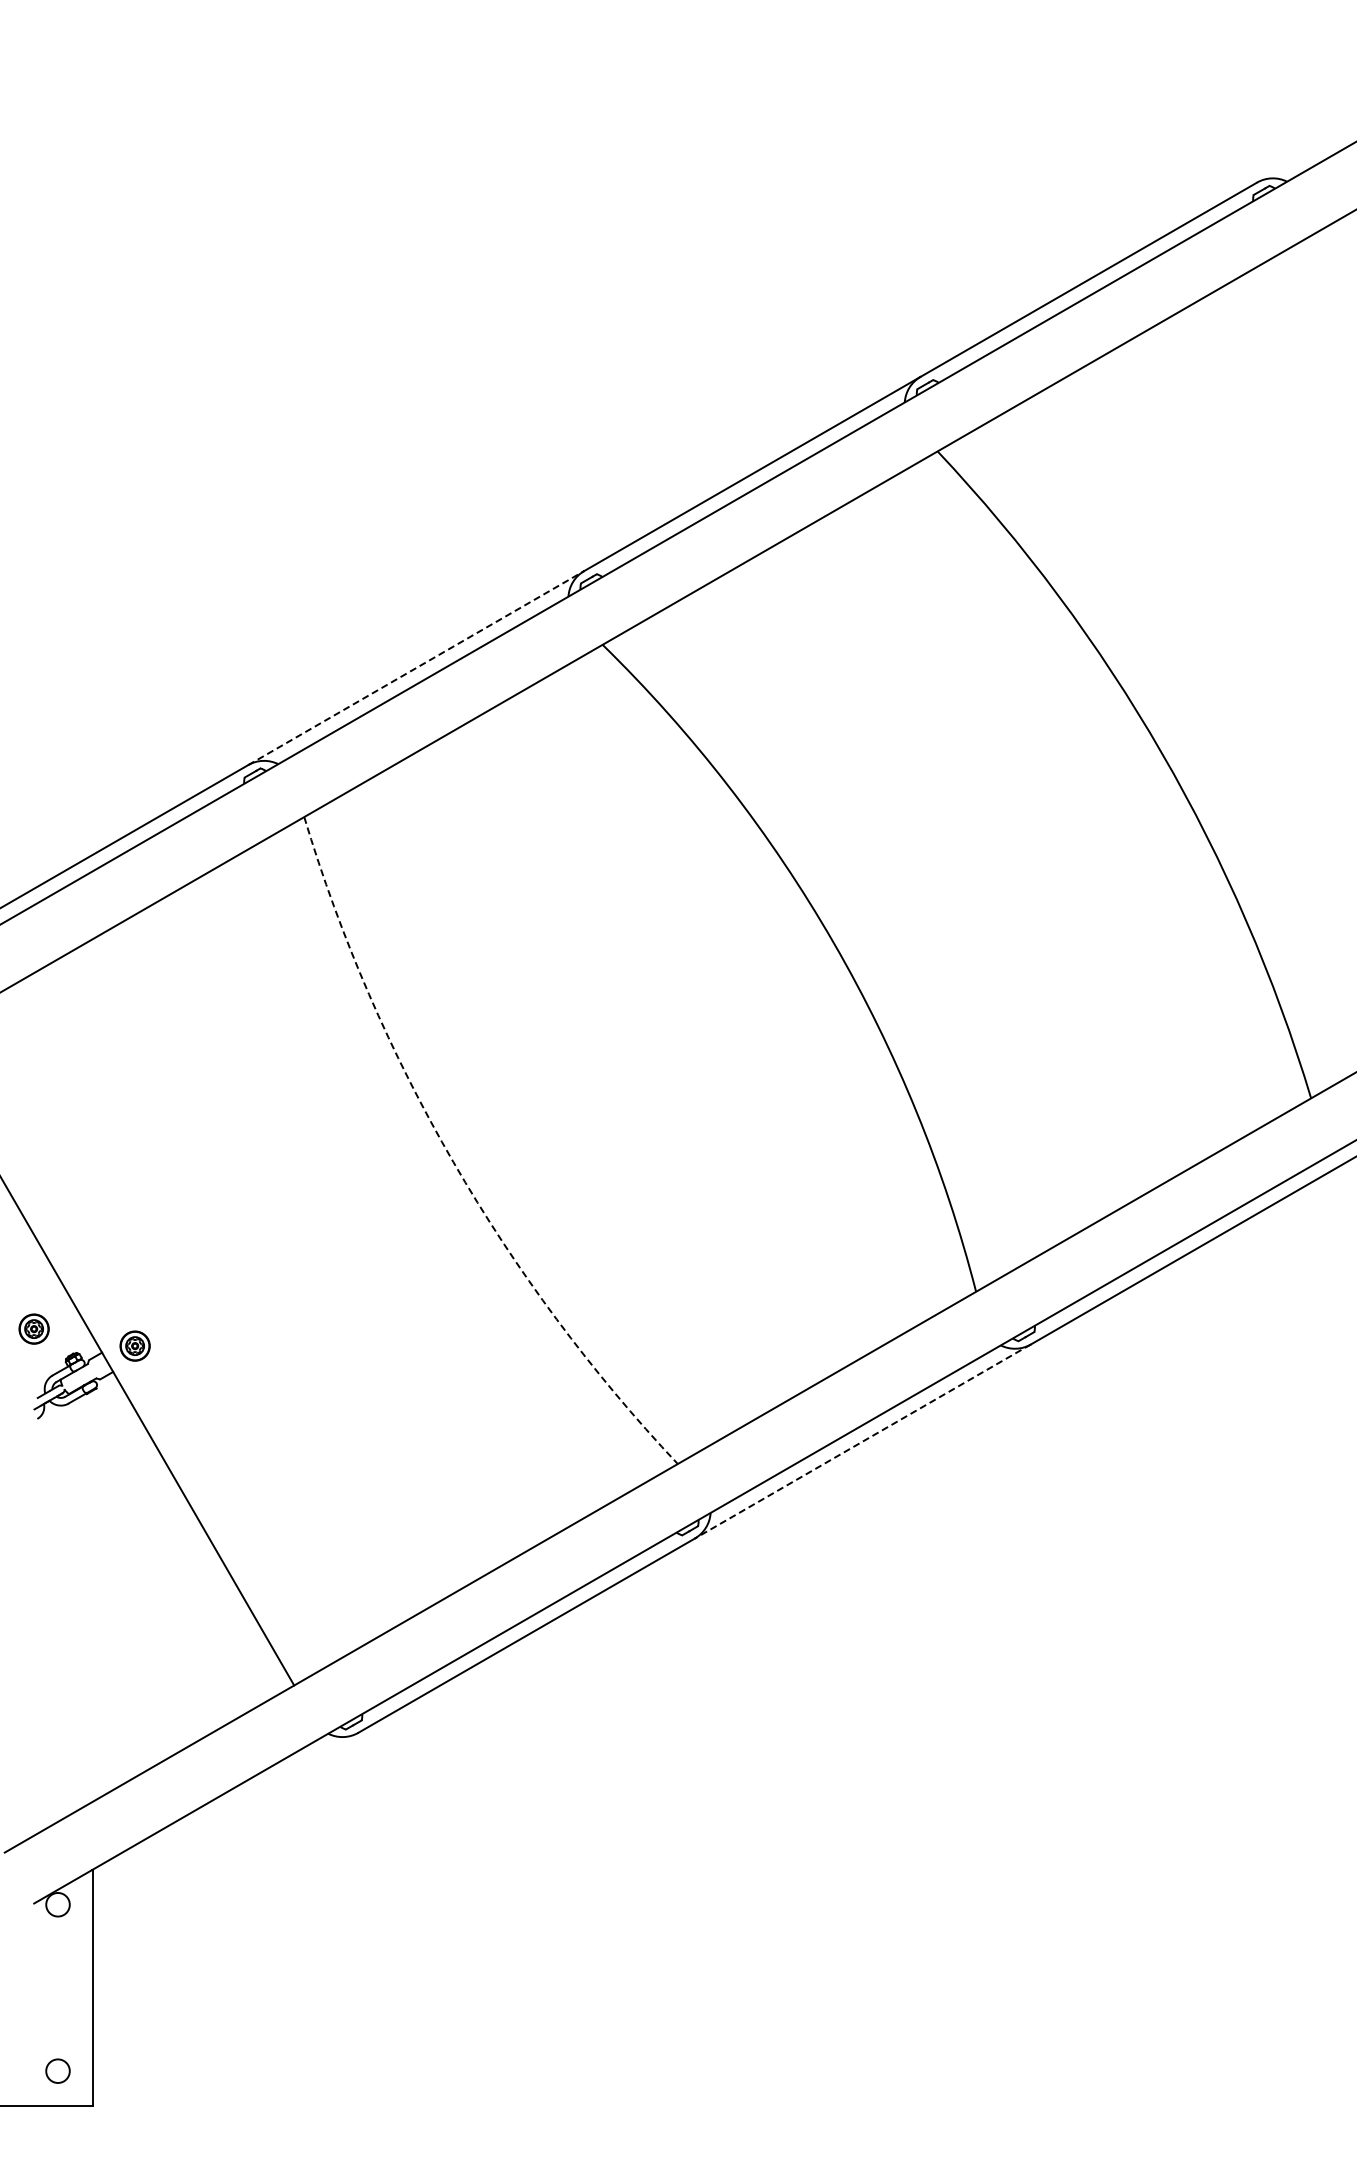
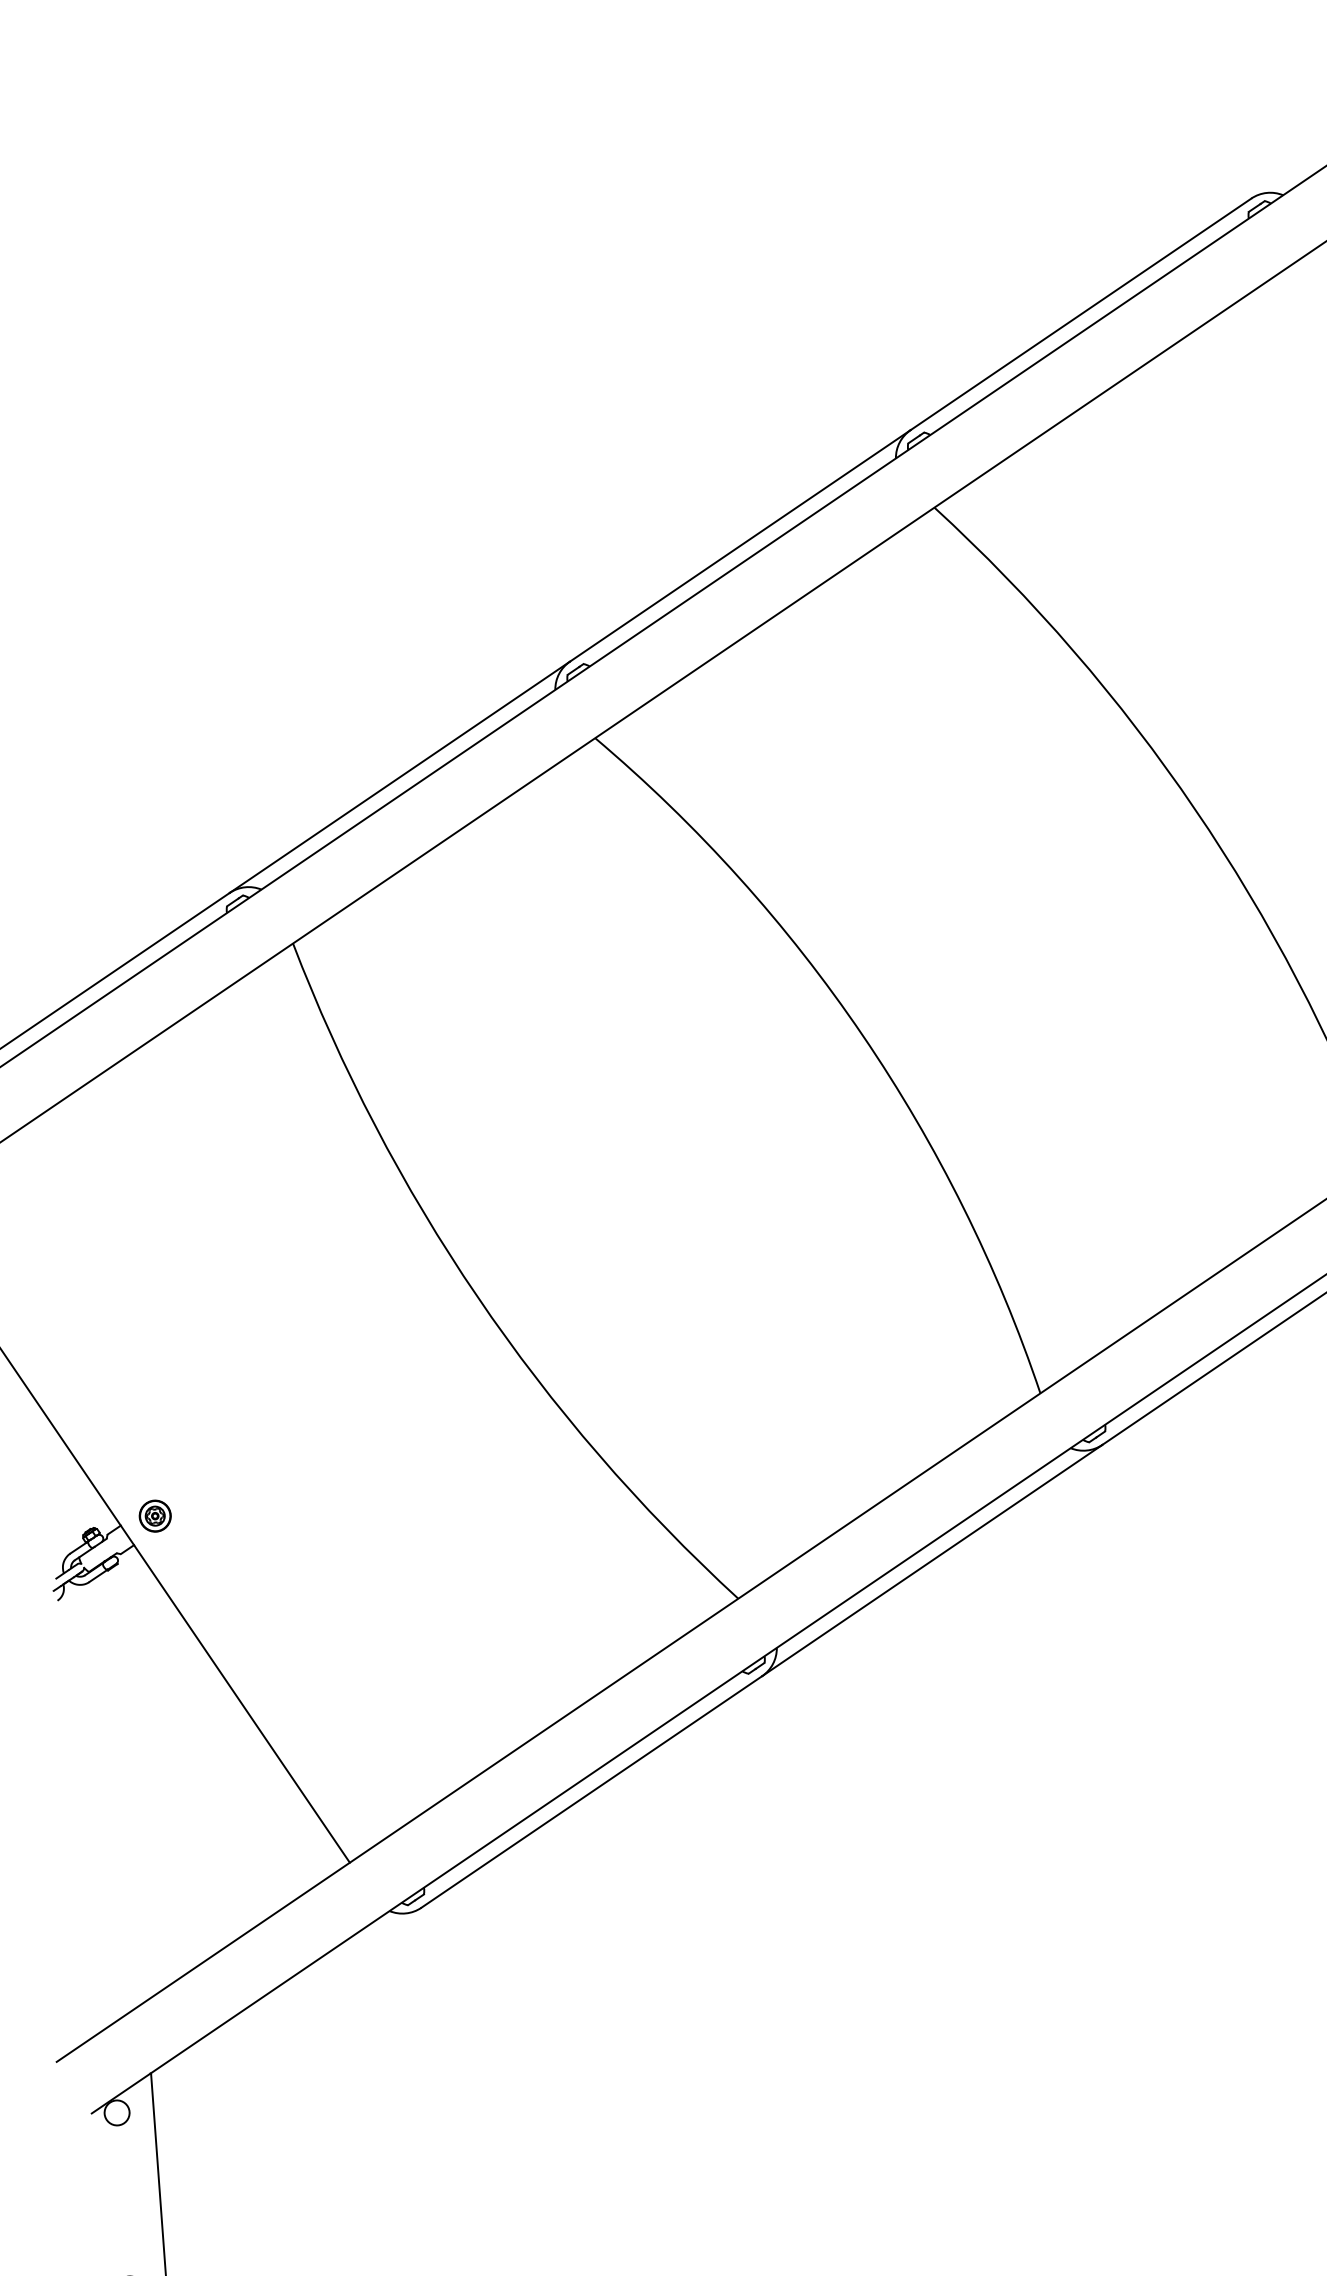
line: (416, 667) -> (400, 776), dashed -> solid
arc: (453, 1162) -> (477, 1297), dashed -> solid
part: (33, 1328) -> (46, 1505), removed
line: (862, 1441) -> (931, 1560), dashed -> solid

